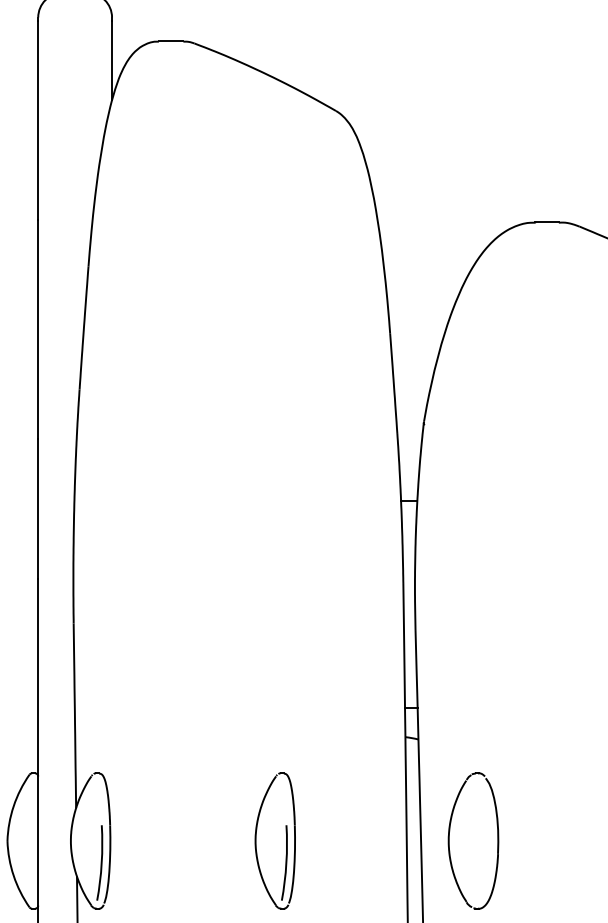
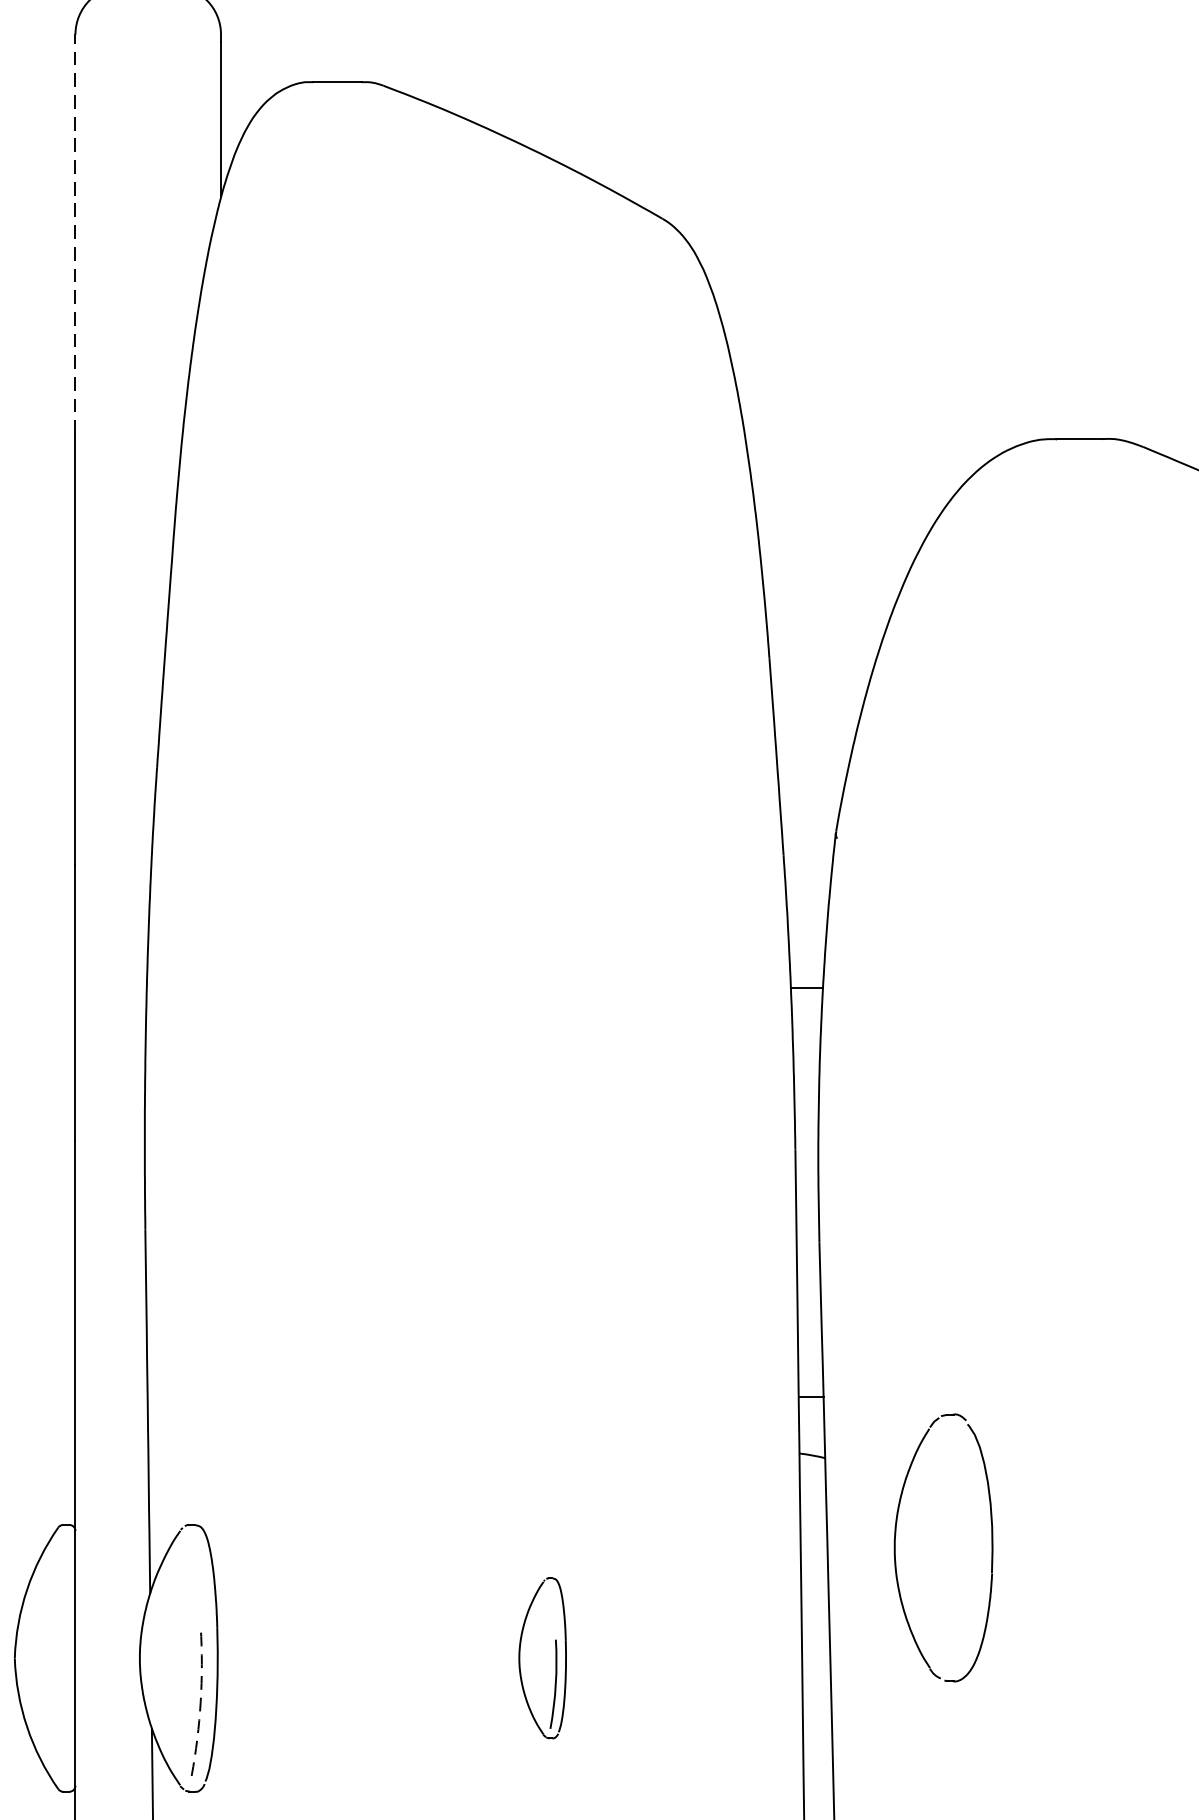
line: (38, 120) -> (75, 237), solid -> dashed
part: (274, 840) -> (541, 1657), size x0.6
part: (449, 840) -> (896, 1546), moved
arc: (101, 863) -> (200, 1702), solid -> dashed

